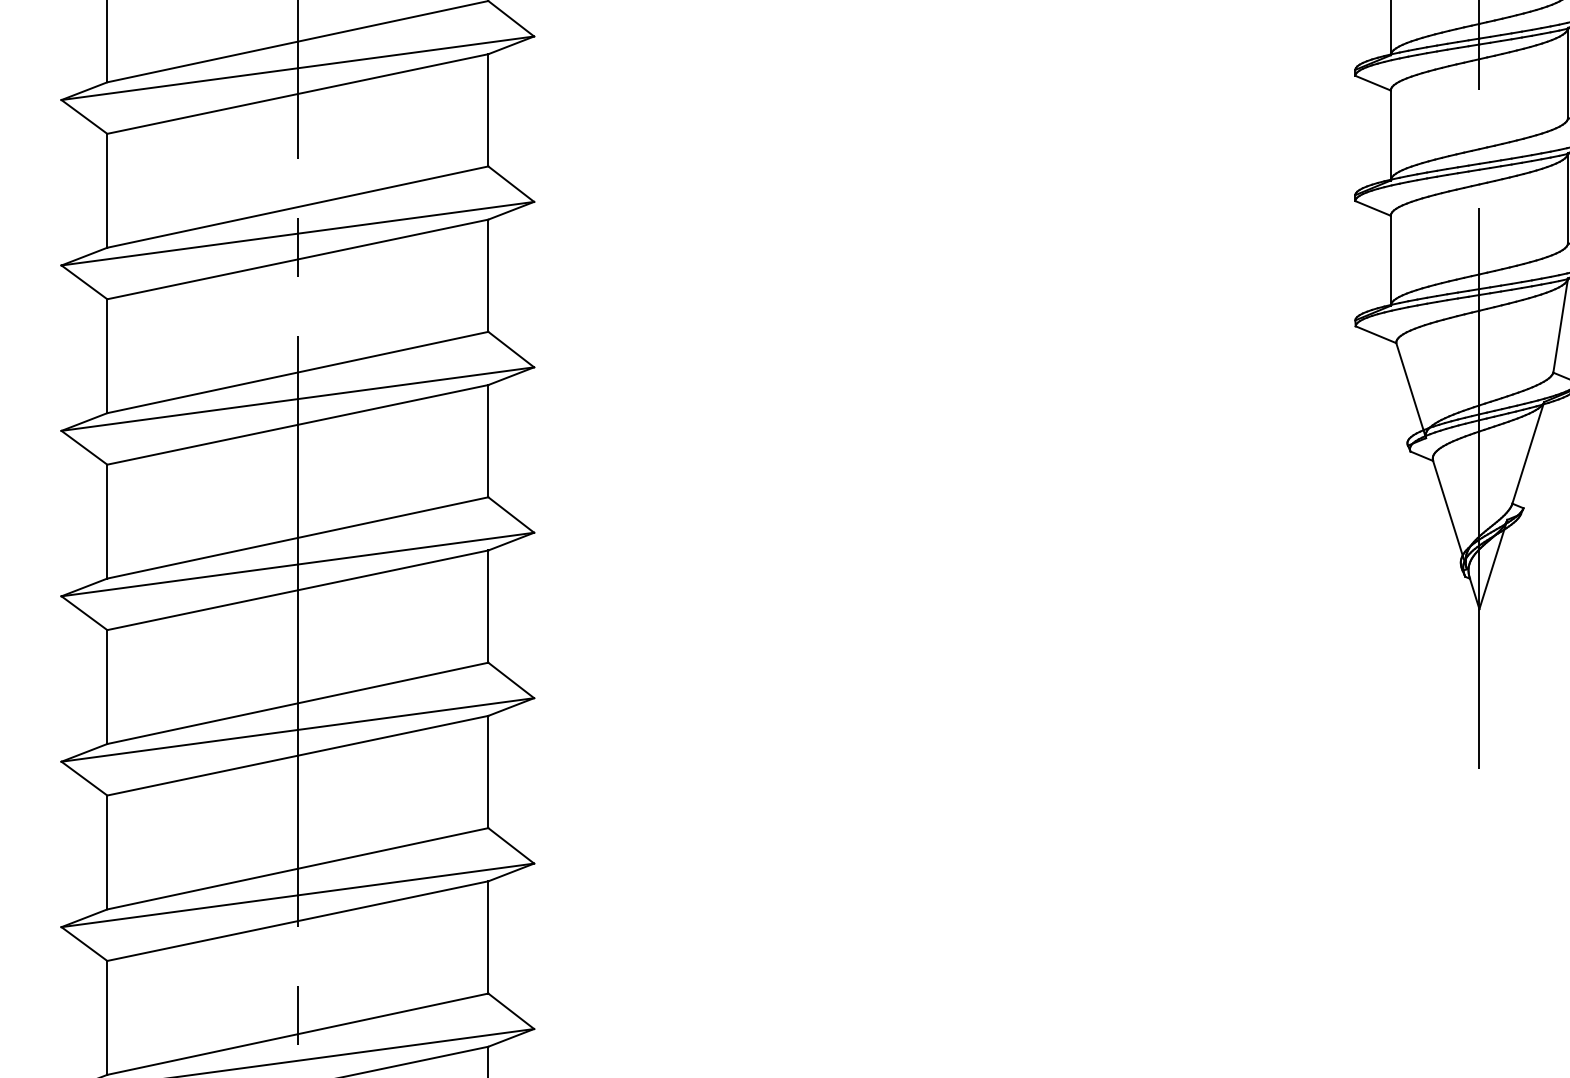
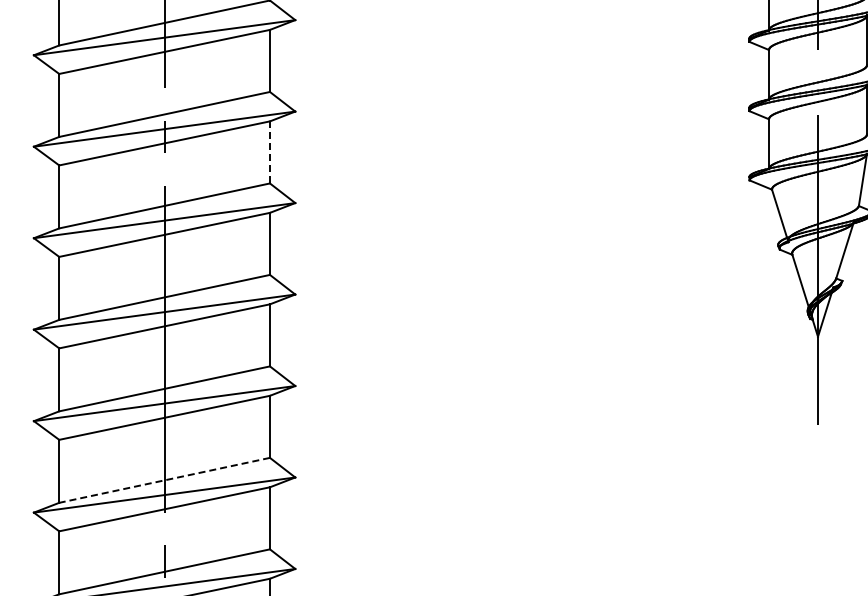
line: (487, 275) -> (269, 152), solid -> dashed
line: (297, 869) -> (164, 480), solid -> dashed

